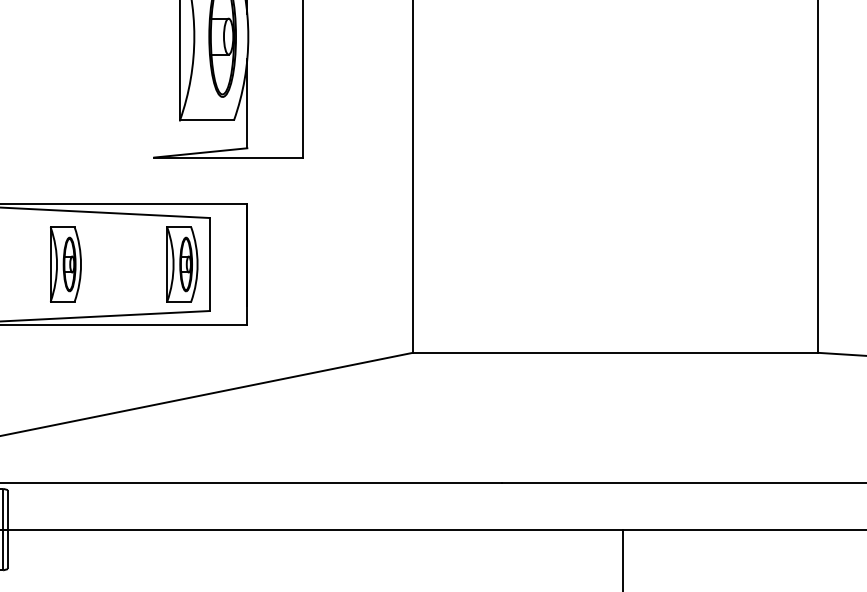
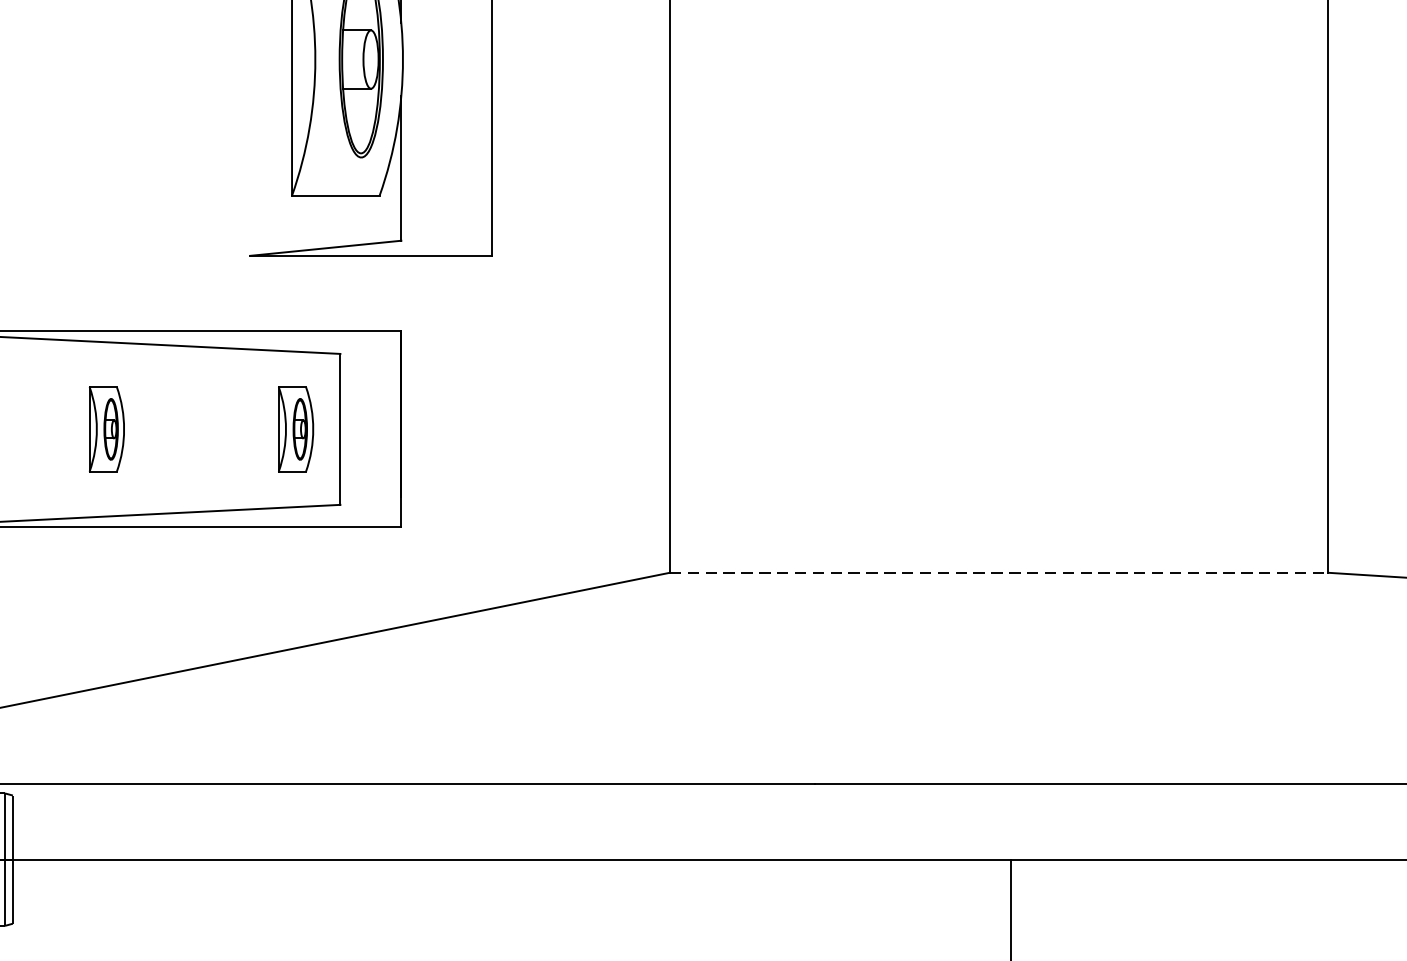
part: (65, 264) -> (106, 429), size x0.7
part: (182, 264) -> (296, 429), size x0.7
line: (615, 352) -> (998, 572), solid -> dashed

